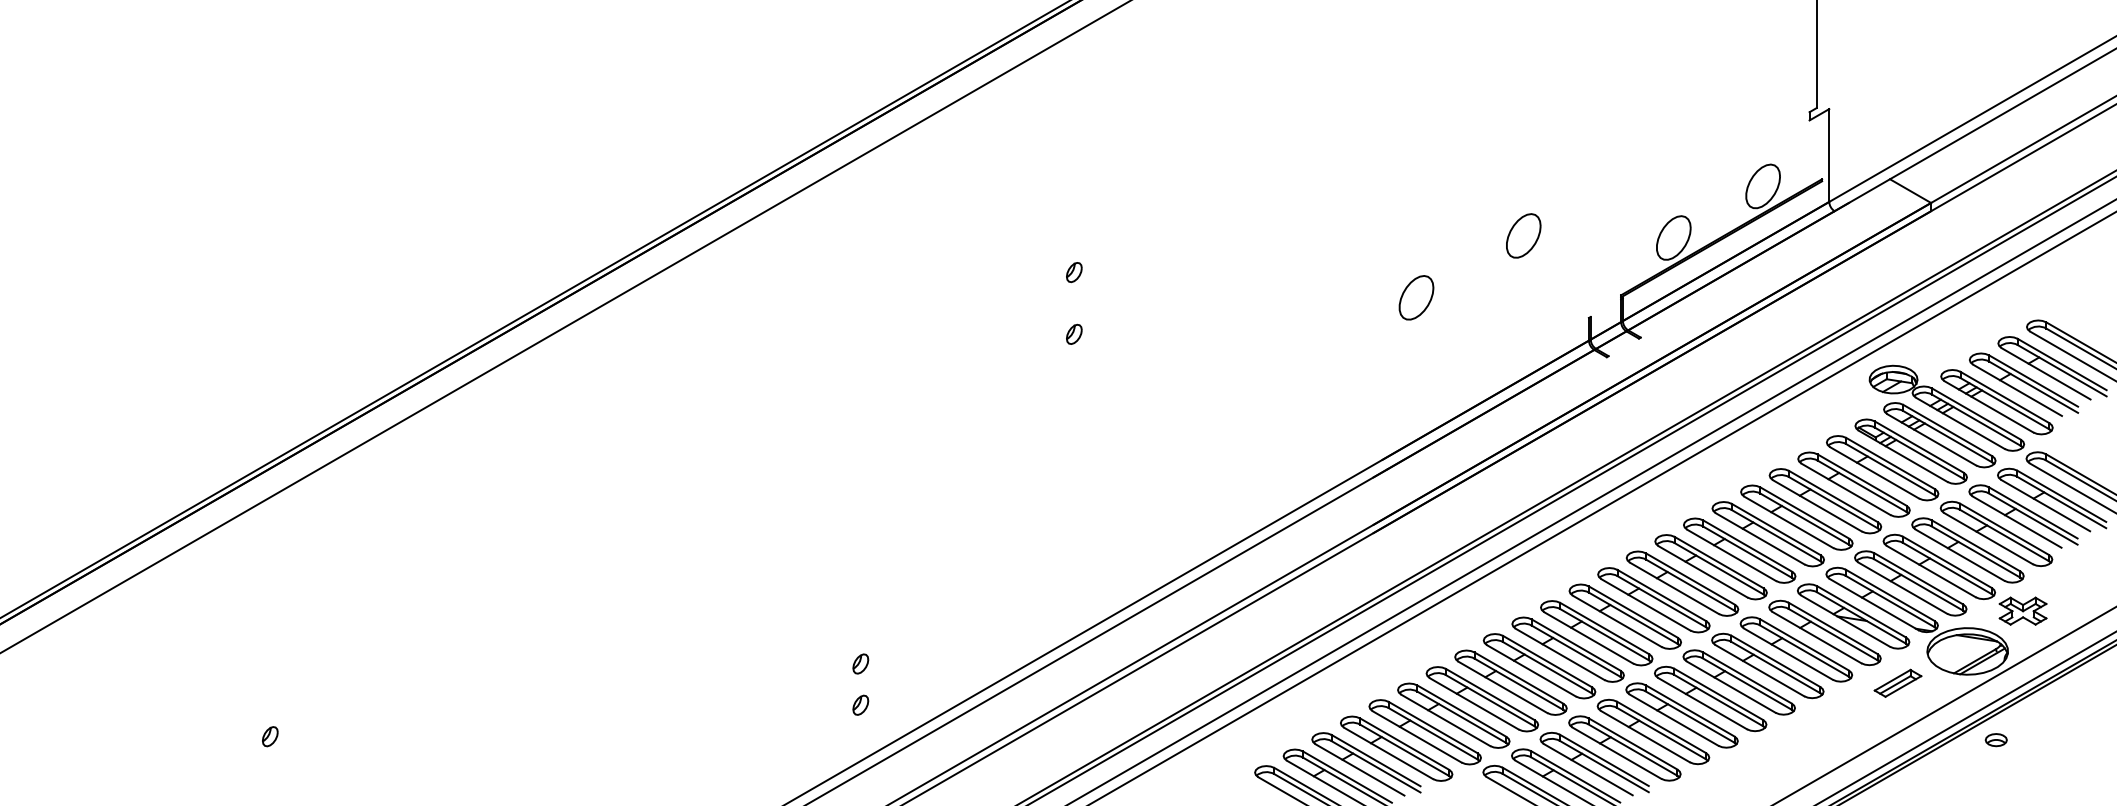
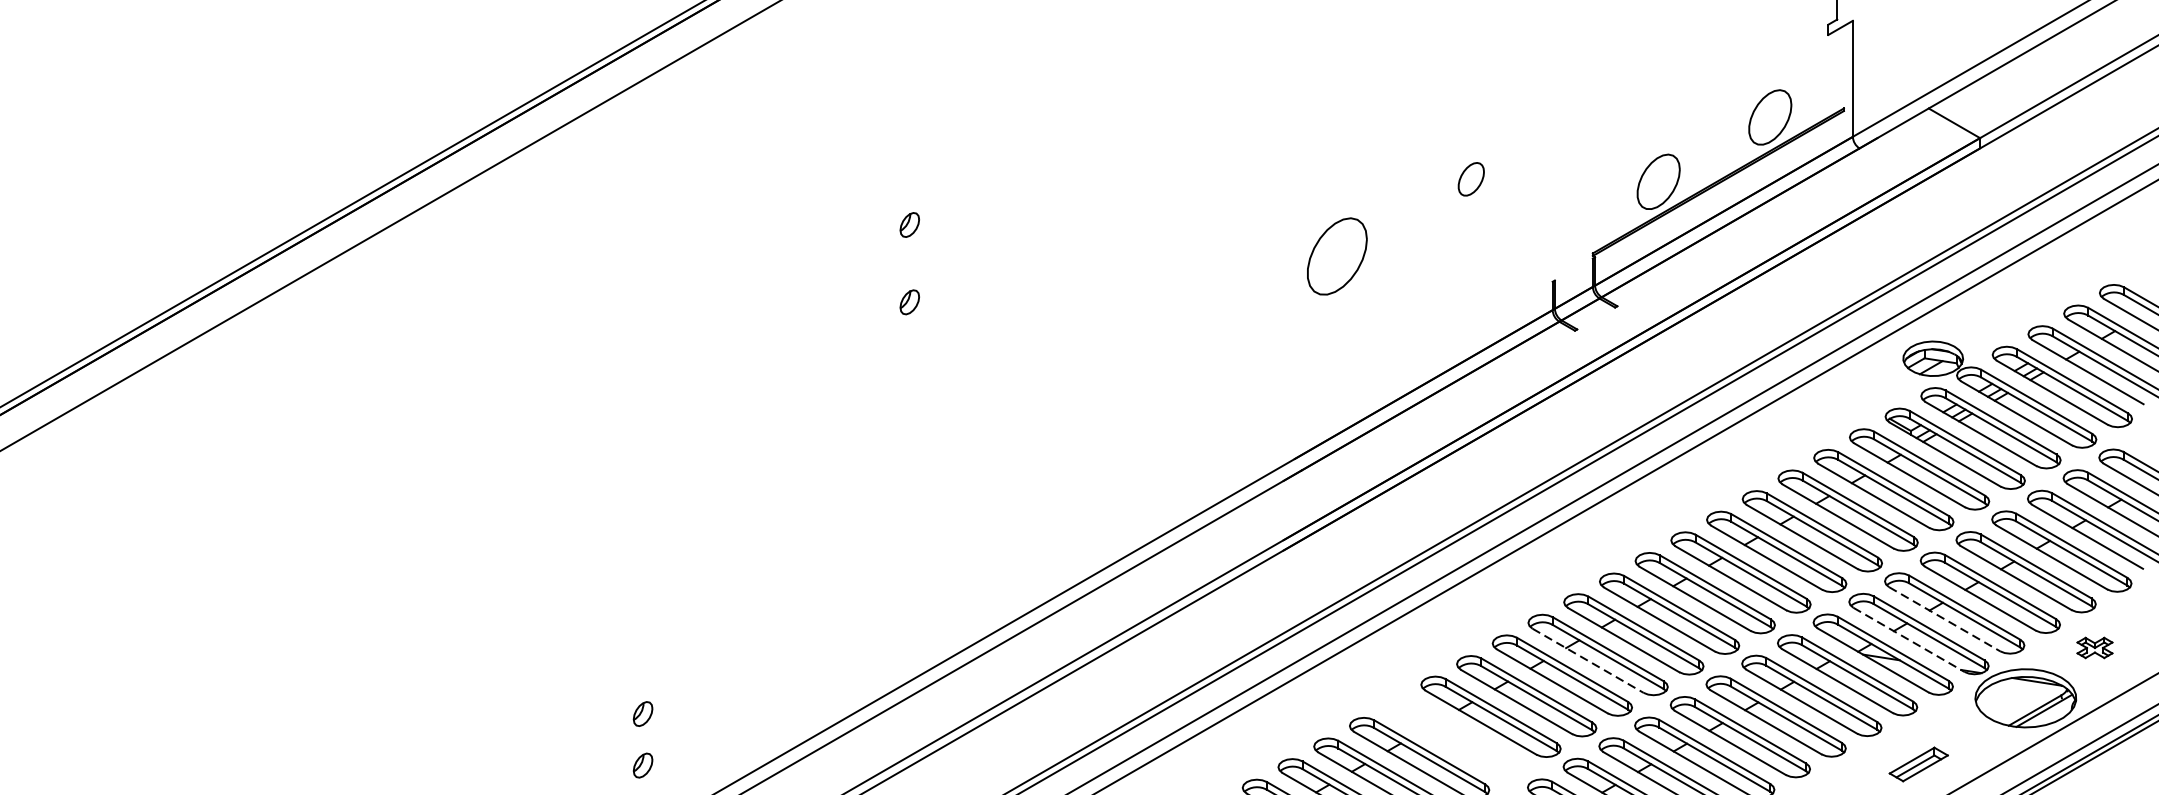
part: (1523, 235) -> (1470, 178), size x0.6
part: (1416, 297) -> (1337, 256), size x1.4
line: (1903, 588) -> (1945, 619), solid -> dashed
line: (1874, 604) -> (1909, 639), solid -> dashed
part: (2022, 610) -> (2094, 647), size x0.6
line: (1617, 621) -> (1588, 660), solid -> dashed
part: (1510, 682) -> (1454, 737), removed
part: (1897, 682) -> (1918, 763), moved

